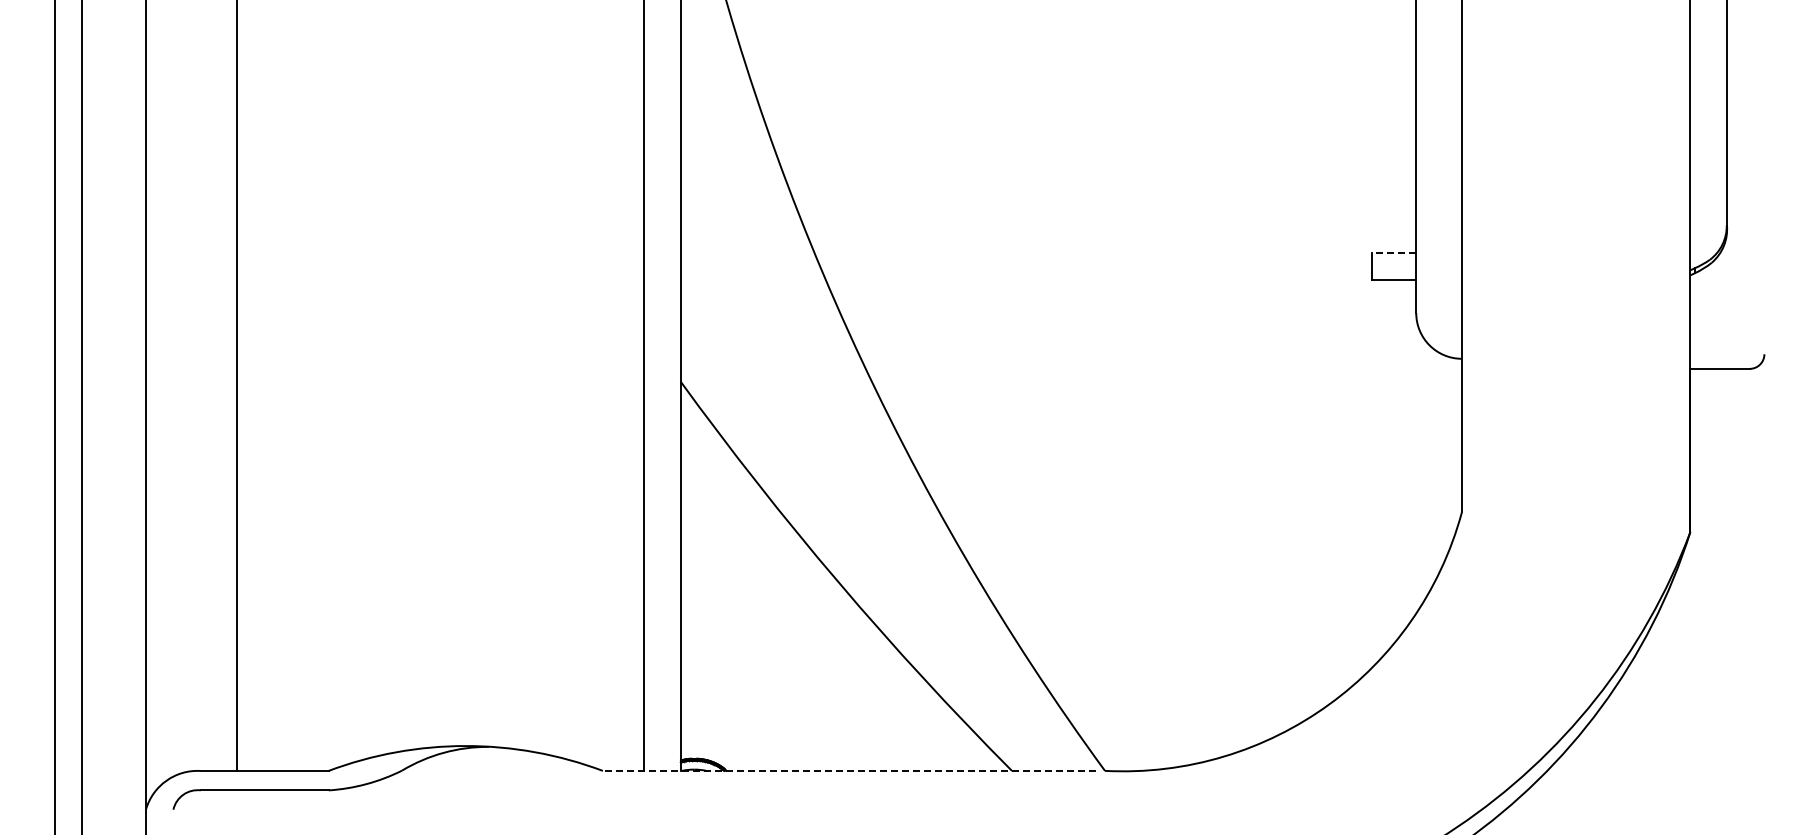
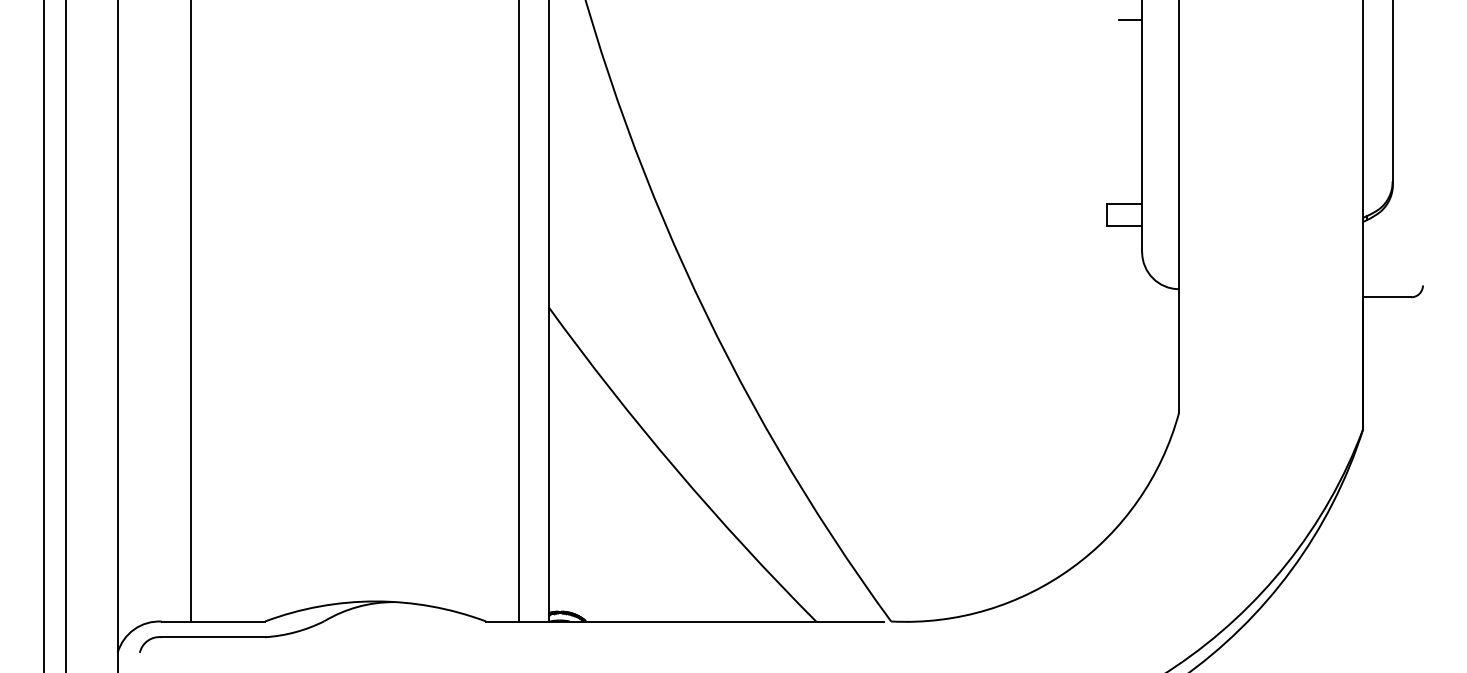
line: (1401, 25) -> (1130, 20), added
line: (1394, 252) -> (1124, 203), dashed -> solid
line: (849, 770) -> (685, 621), dashed -> solid

